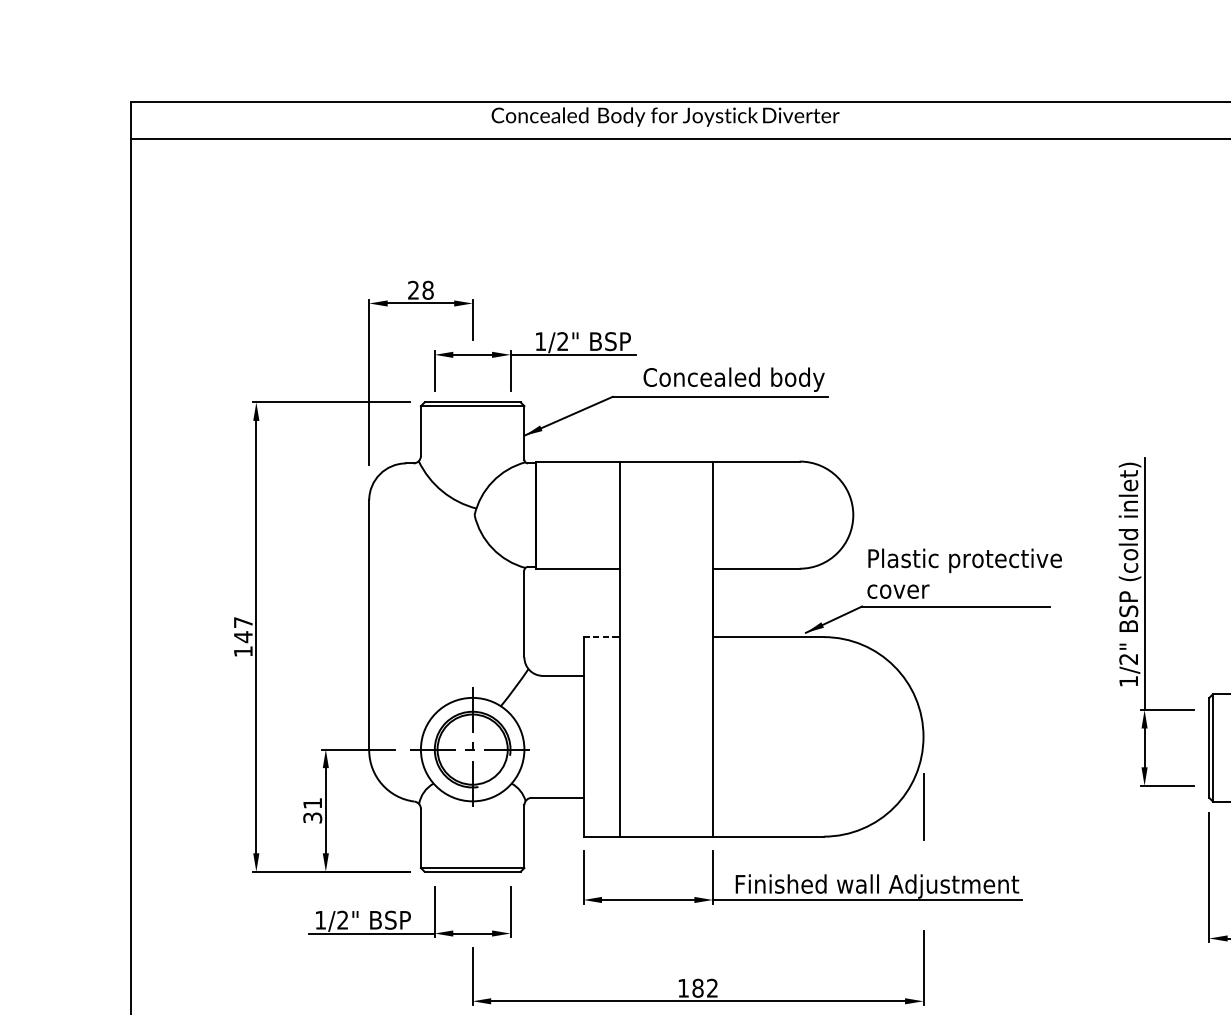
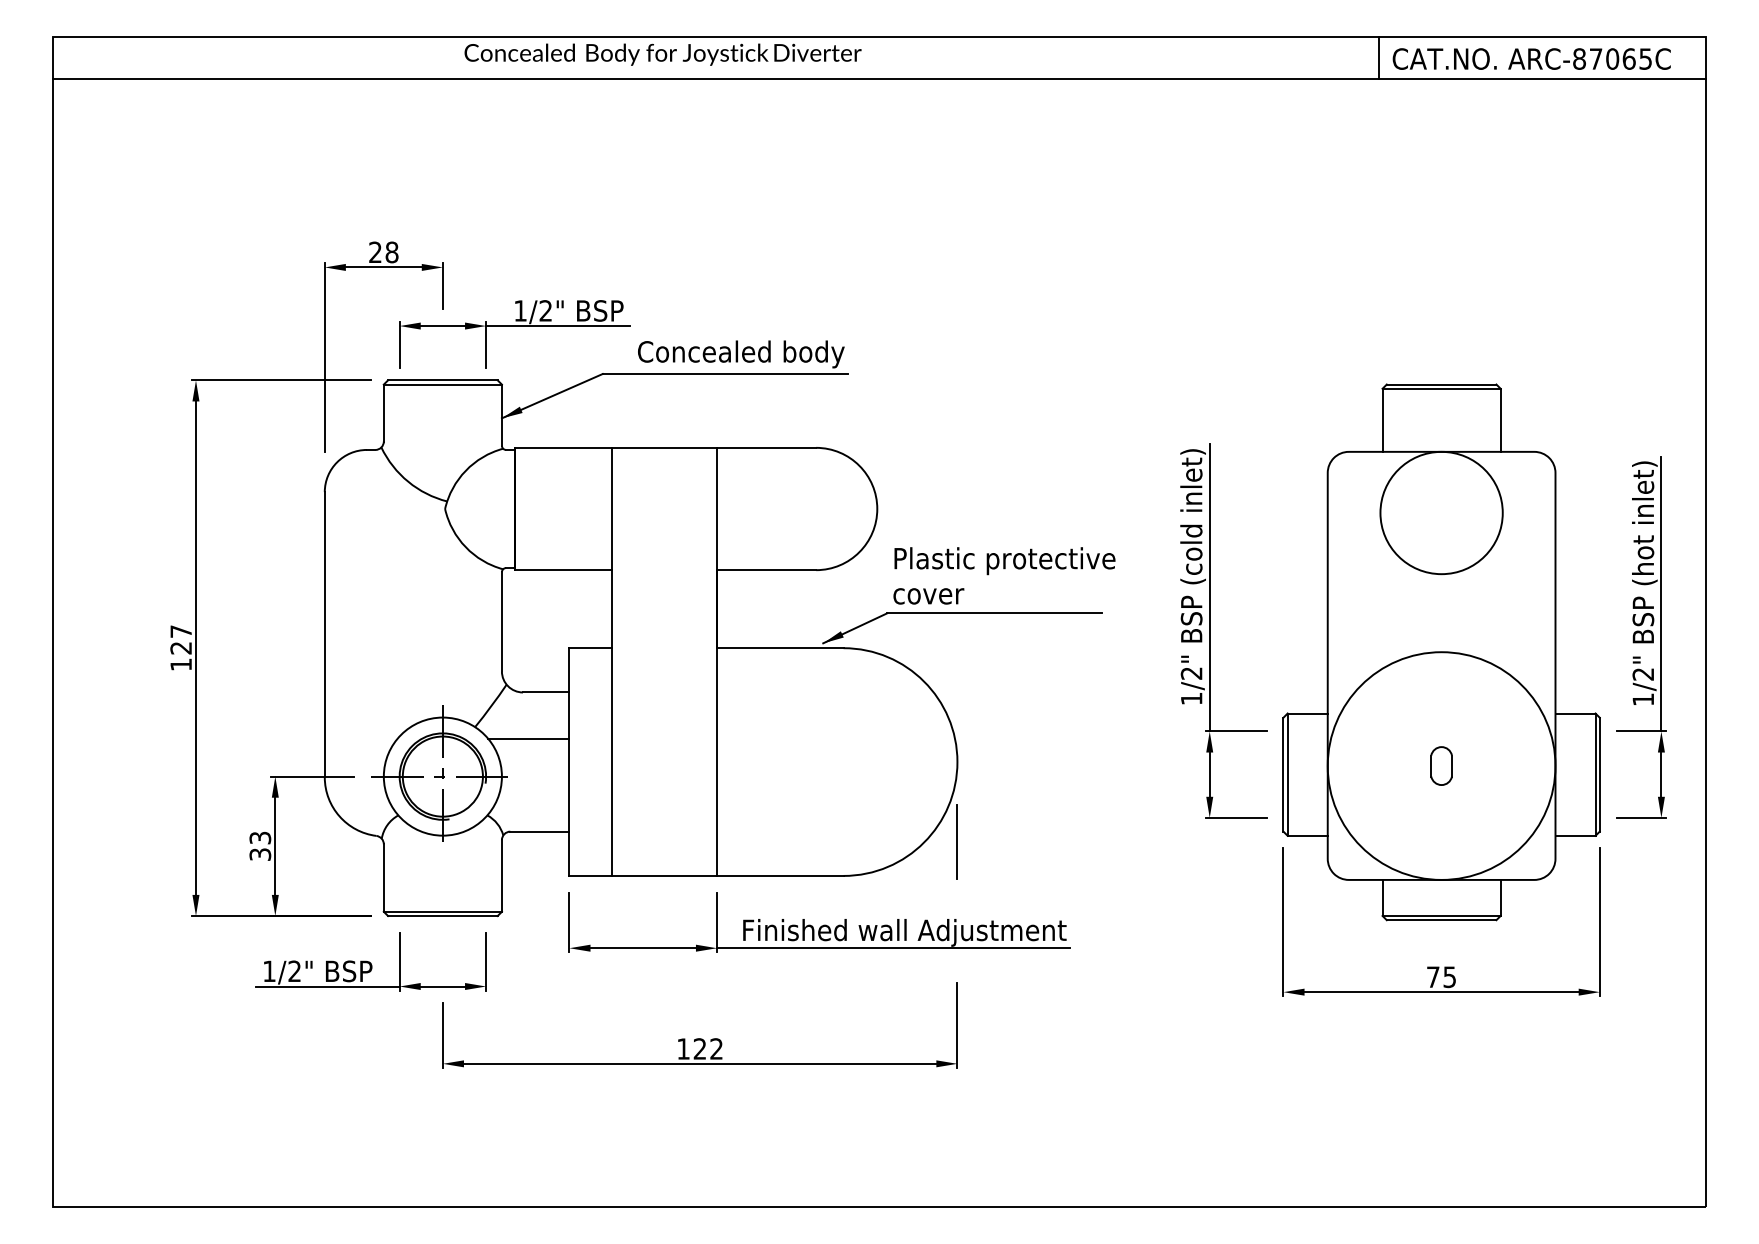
text: (242, 637) -> (180, 648), 147 -> 127
line: (602, 637) -> (591, 648), dashed -> solid
line: (547, 716) -> (528, 738), added
text: (312, 802) -> (260, 837), 31 -> 33
text: (697, 987) -> (699, 1048), 182 -> 122

